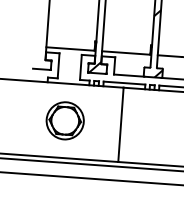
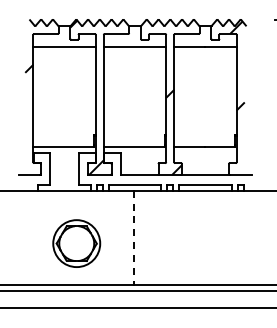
part: (65, 120) -> (76, 243), moved
line: (121, 124) -> (134, 237), solid -> dashed

